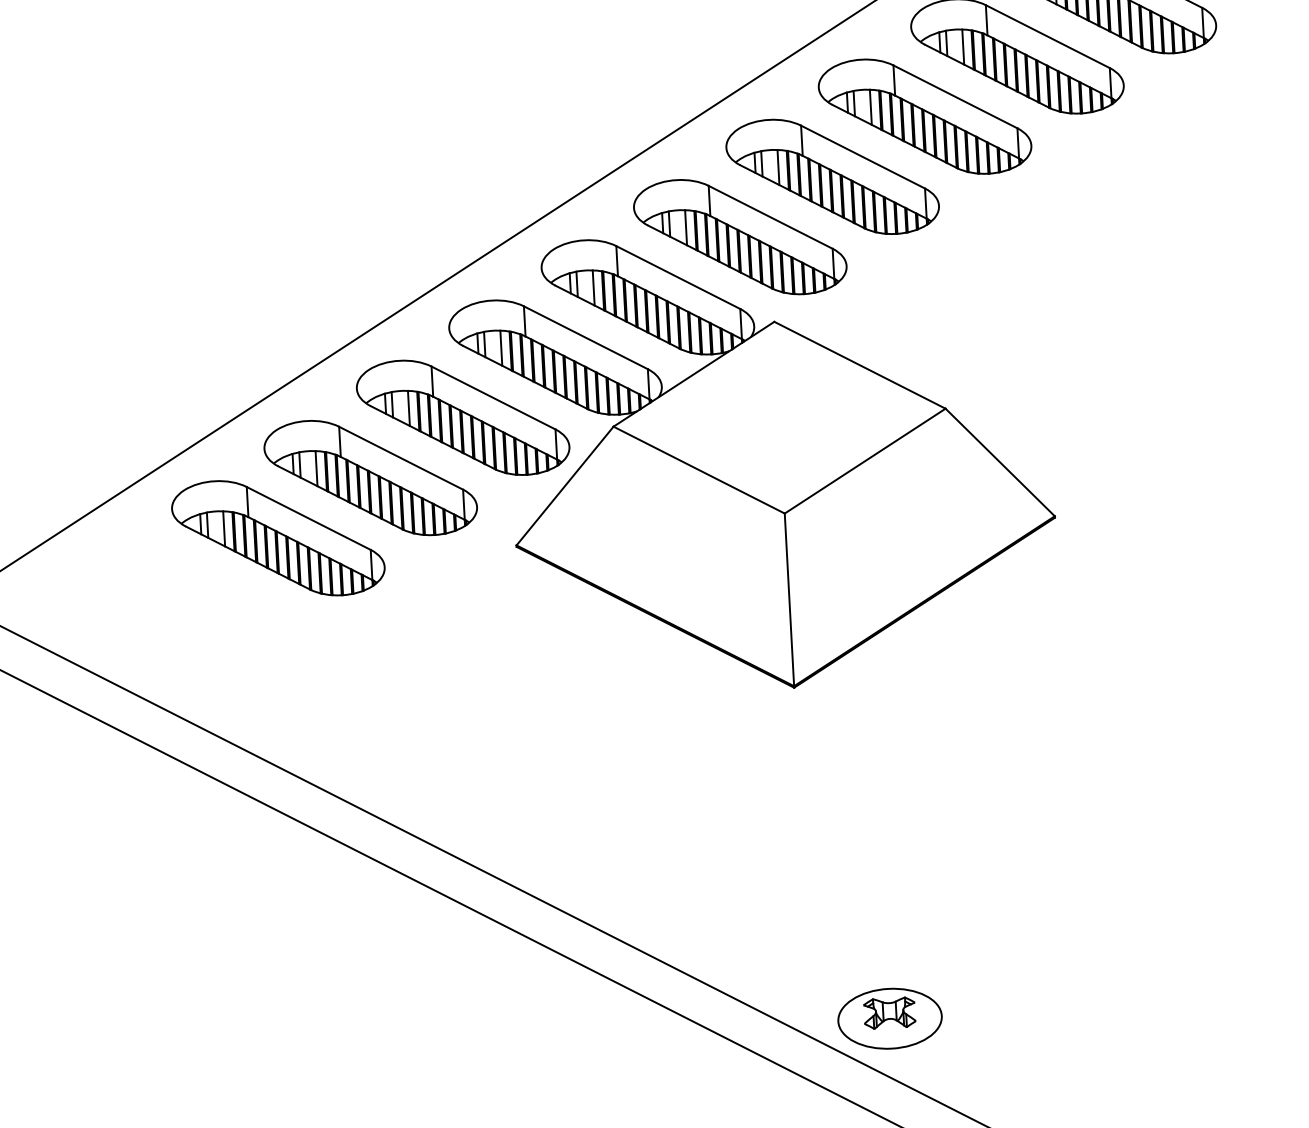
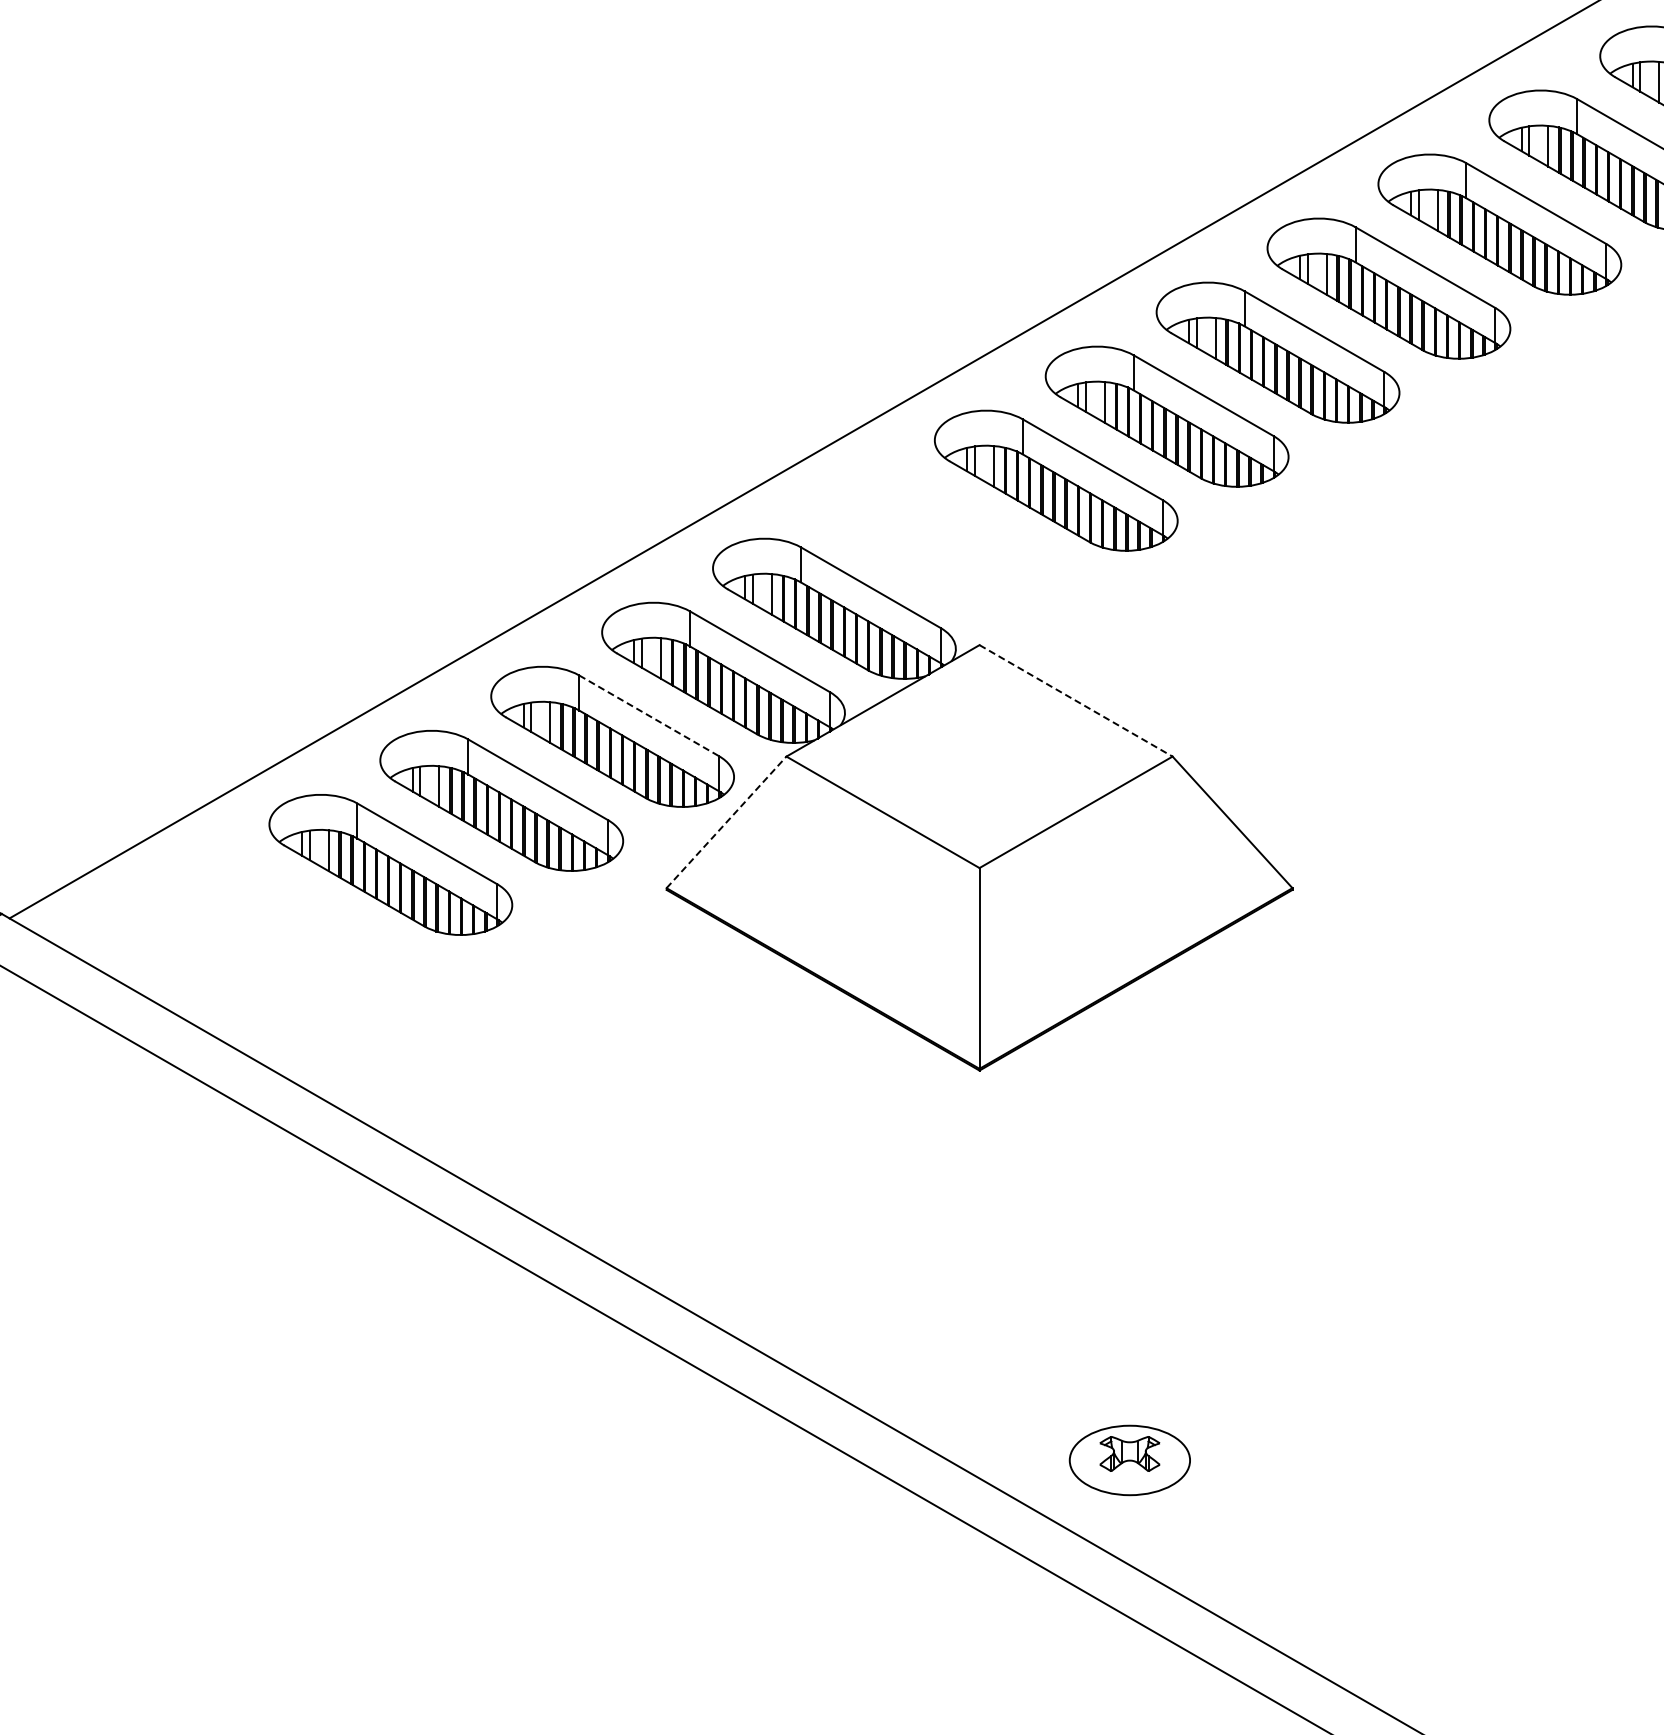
part: (740, 236) -> (945, 544), removed
line: (860, 365) -> (1076, 701), solid -> dashed
line: (493, 397) -> (649, 715), solid -> dashed
line: (565, 486) -> (726, 822), solid -> dashed
part: (889, 1018) -> (1129, 1460), moved

